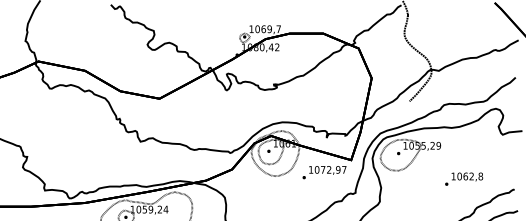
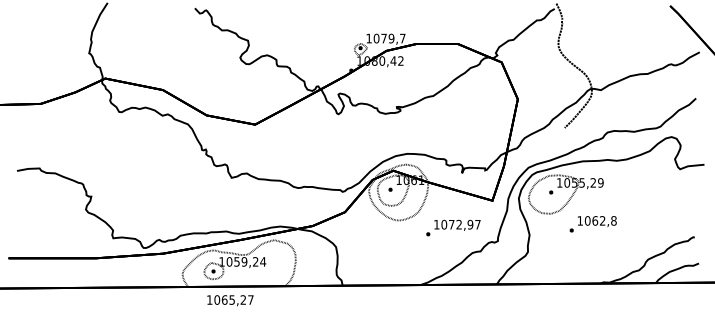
text: (263, 29) -> (383, 38), 1069,7 -> 1079,7
text: (324, 172) -> (453, 227), moved
text: (463, 179) -> (592, 224), moved

